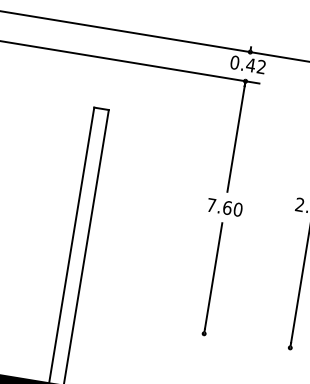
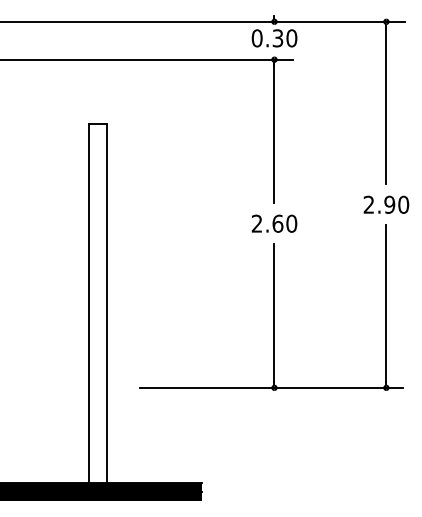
text: (255, 66) -> (284, 38), 0.42 -> 0.30
text: (211, 205) -> (256, 223), 7.60 -> 2.60
line: (201, 333) -> (271, 387), added

